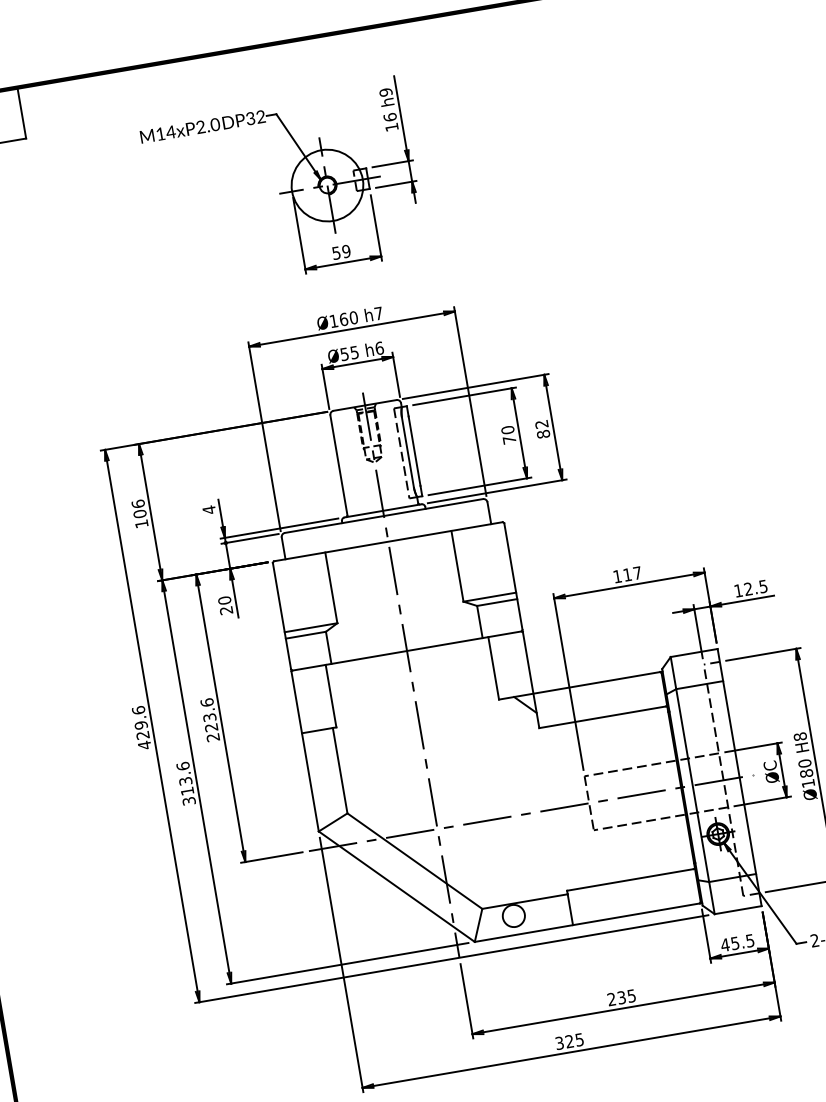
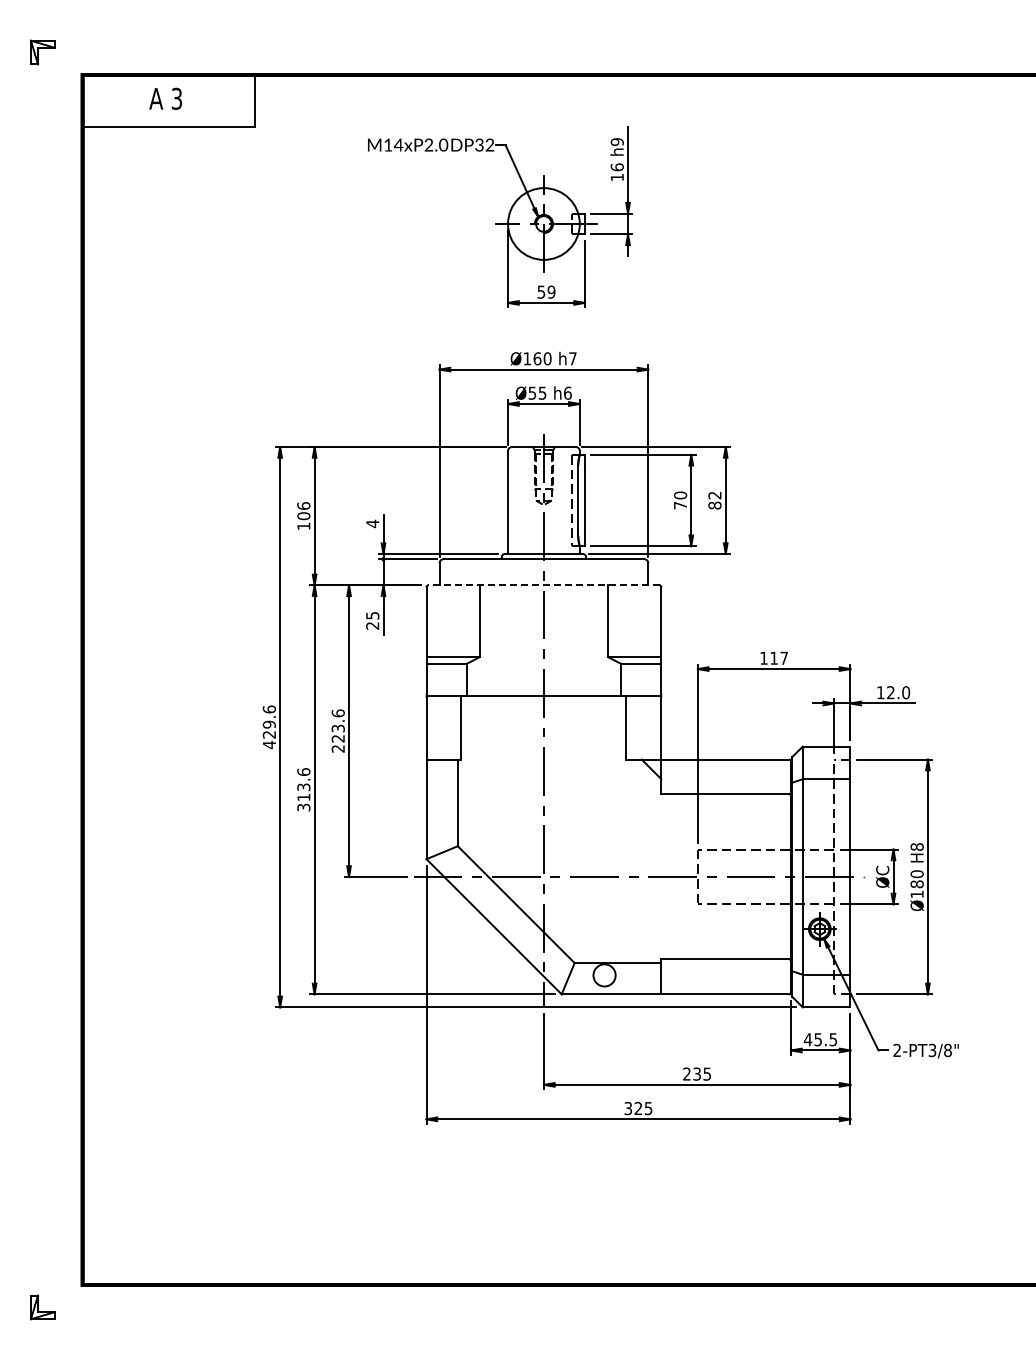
line: (387, 541) -> (543, 585), solid -> dashed
text: (763, 586) -> (906, 692), 12.5 -> 12.0
text: (224, 600) -> (372, 615), 20 -> 25

